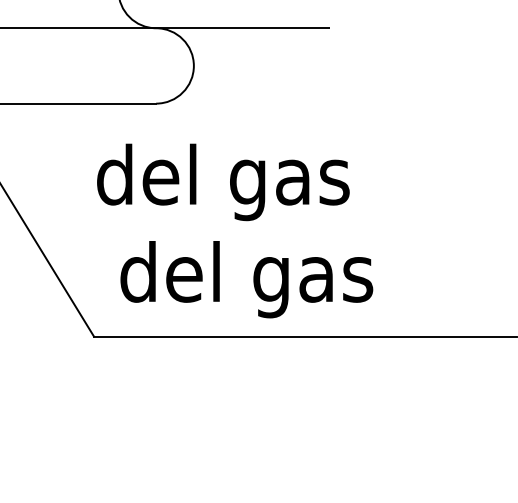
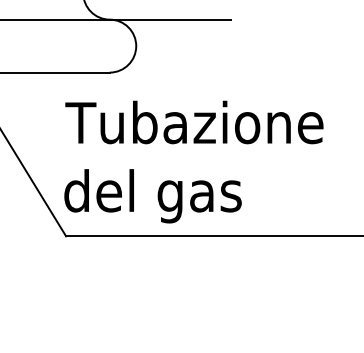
text: (276, 182) -> (194, 128), del gas -> Tubazione
text: (246, 279) -> (152, 196), moved

